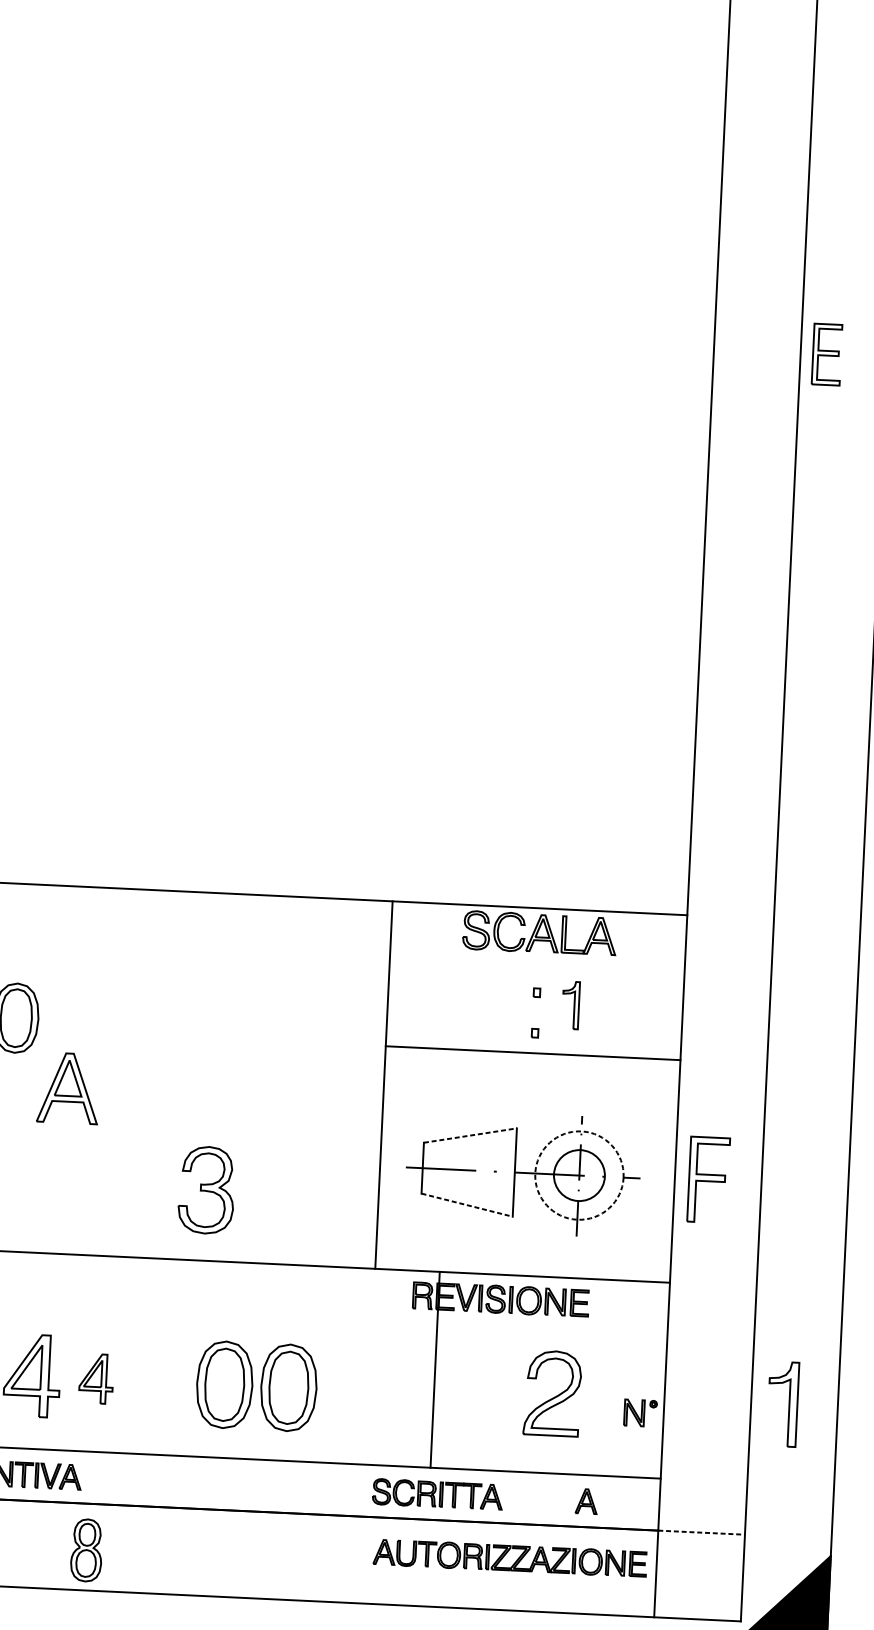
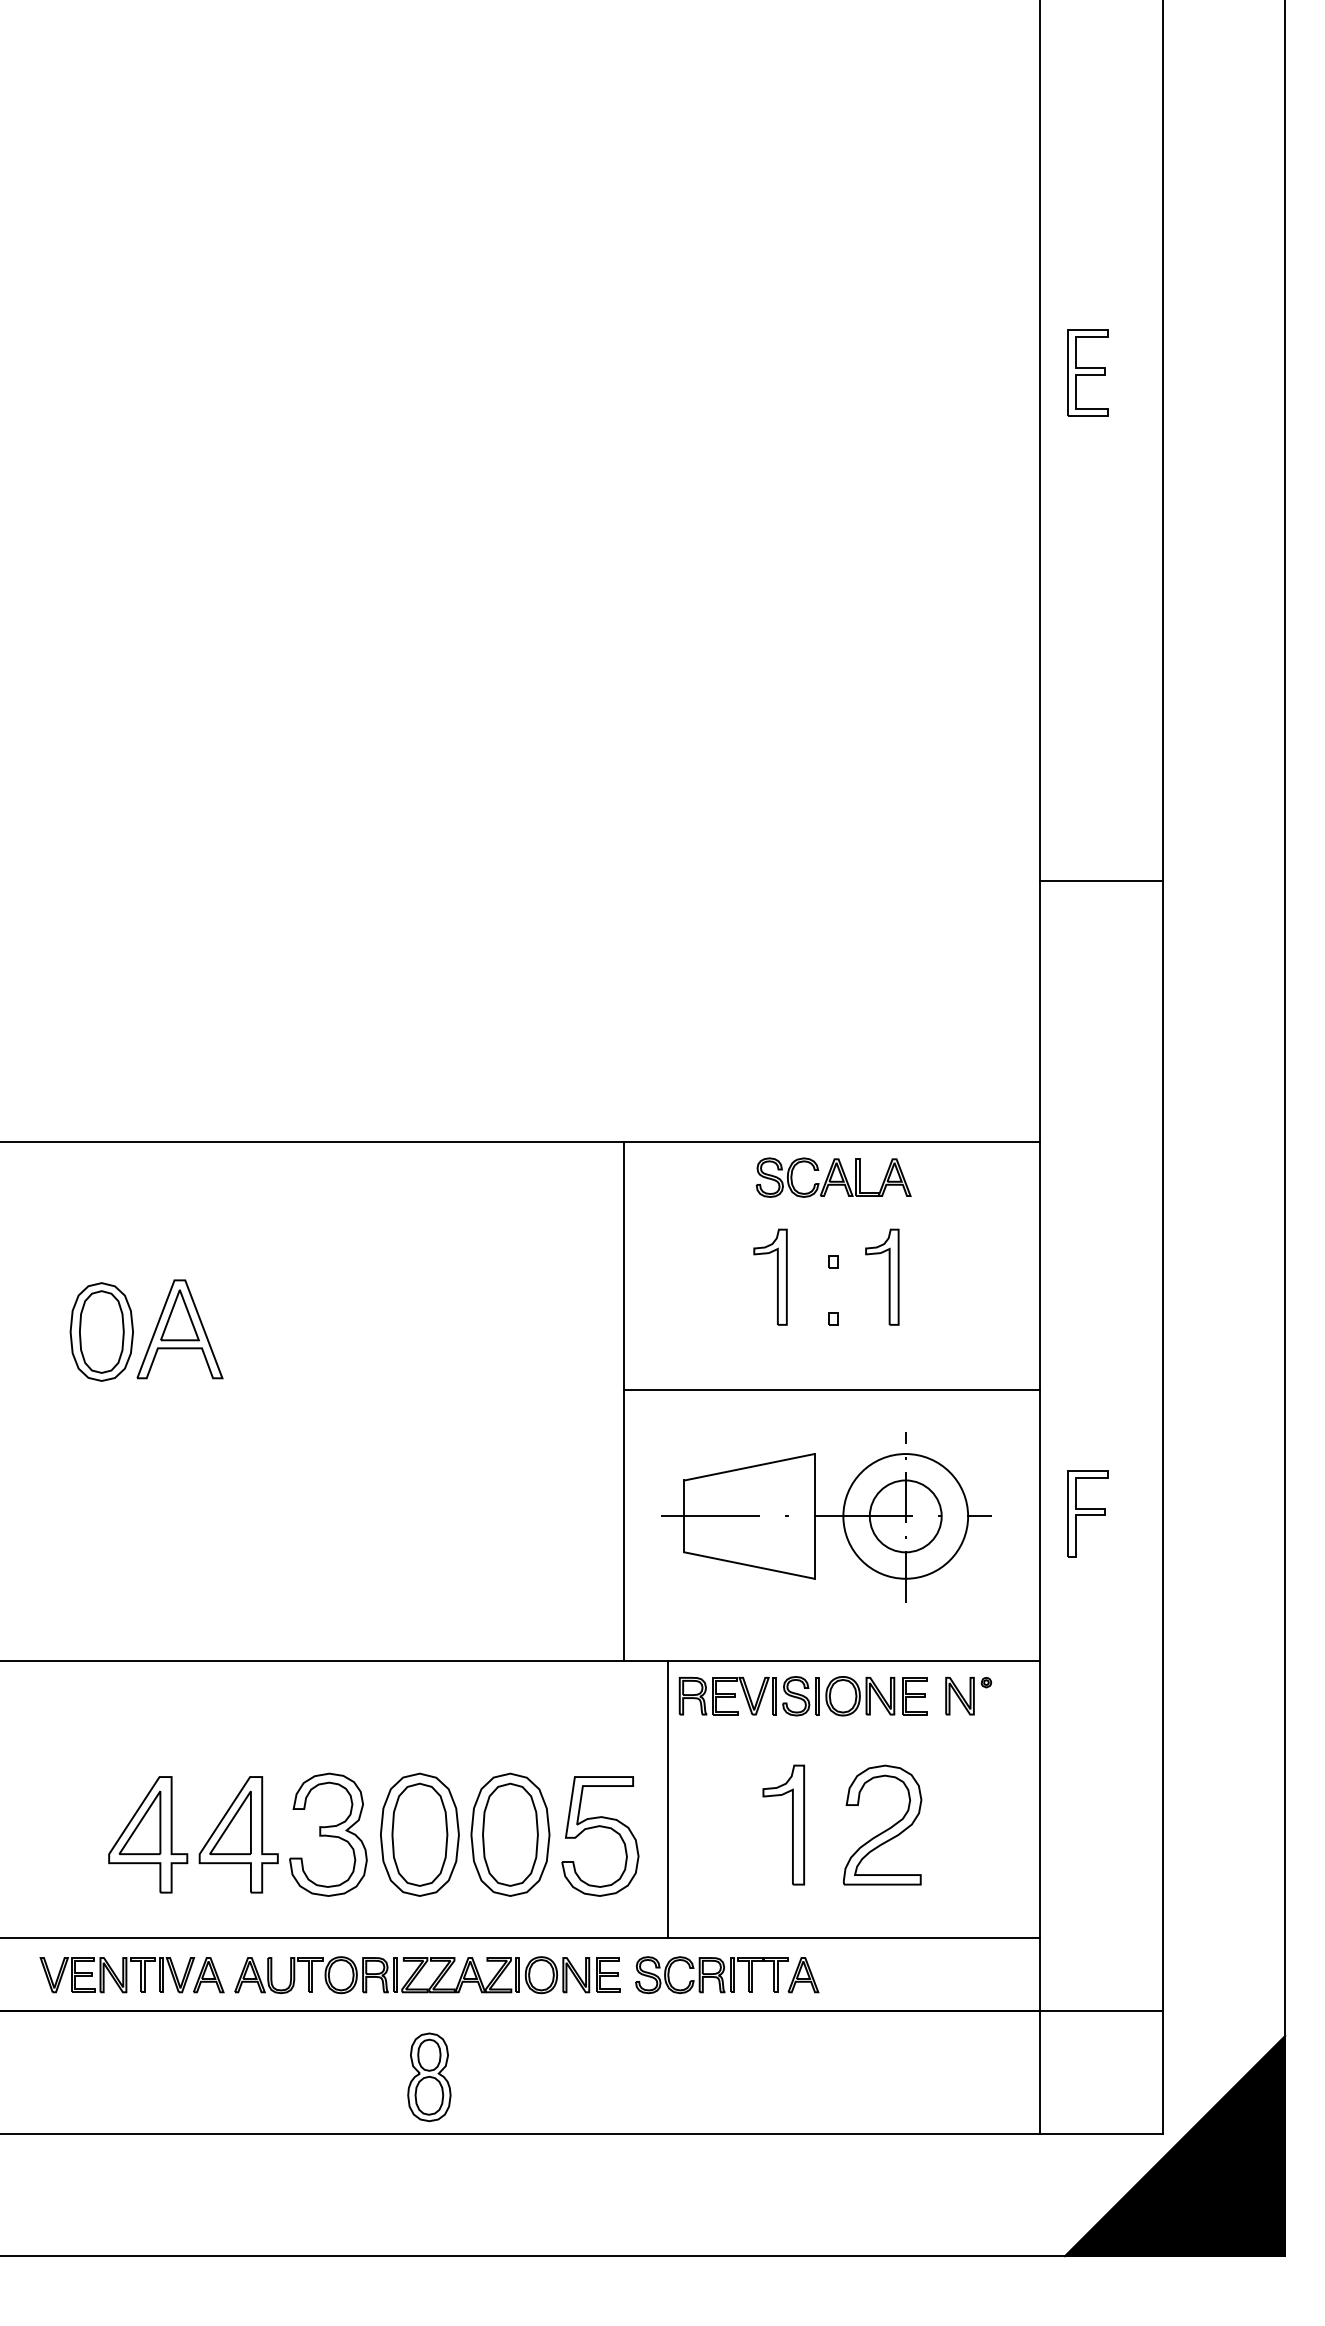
part: (826, 354) -> (1087, 372), moved
line: (739, 732) -> (1101, 881), added
part: (539, 933) -> (833, 1177), size x0.71
part: (496, 1001) -> (777, 1276), added
part: (570, 1004) -> (882, 1276), size x1.43
line: (533, 1053) -> (832, 1390), moved
part: (68, 1088) -> (179, 1329), moved
line: (470, 1135) -> (749, 1467), dashed -> solid
circle: (579, 1175) -> (905, 1516), dashed -> solid
part: (708, 1179) -> (1087, 1513), size x0.71
part: (206, 1190) -> (328, 1834), moved
line: (467, 1205) -> (749, 1565), dashed -> solid
line: (435, 1369) -> (668, 1799), moved
part: (96, 1378) -> (238, 1834), size x1.67
part: (352, 1385) -> (600, 1827), added
part: (789, 1404) -> (792, 1824), moved
part: (640, 1413) -> (968, 1696), moved
part: (586, 1501) -> (937, 1975), removed
line: (702, 1532) -> (1102, 2011), dashed -> solid
part: (86, 1550) -> (429, 2077), moved
part: (506, 1554) -> (421, 1970), moved

